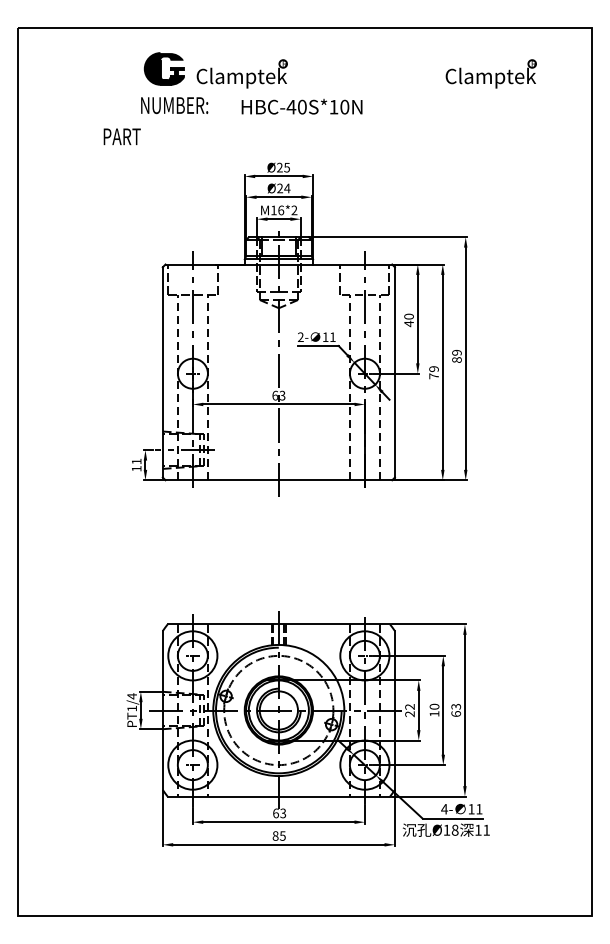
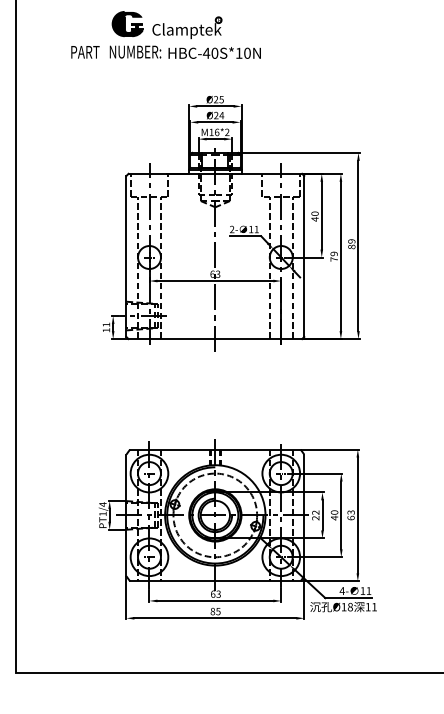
part: (490, 73) -> (377, 27), removed
text: (301, 106) -> (214, 52), moved
text: (121, 136) -> (84, 52), moved
text: (434, 713) -> (334, 517), 10 -> 40

